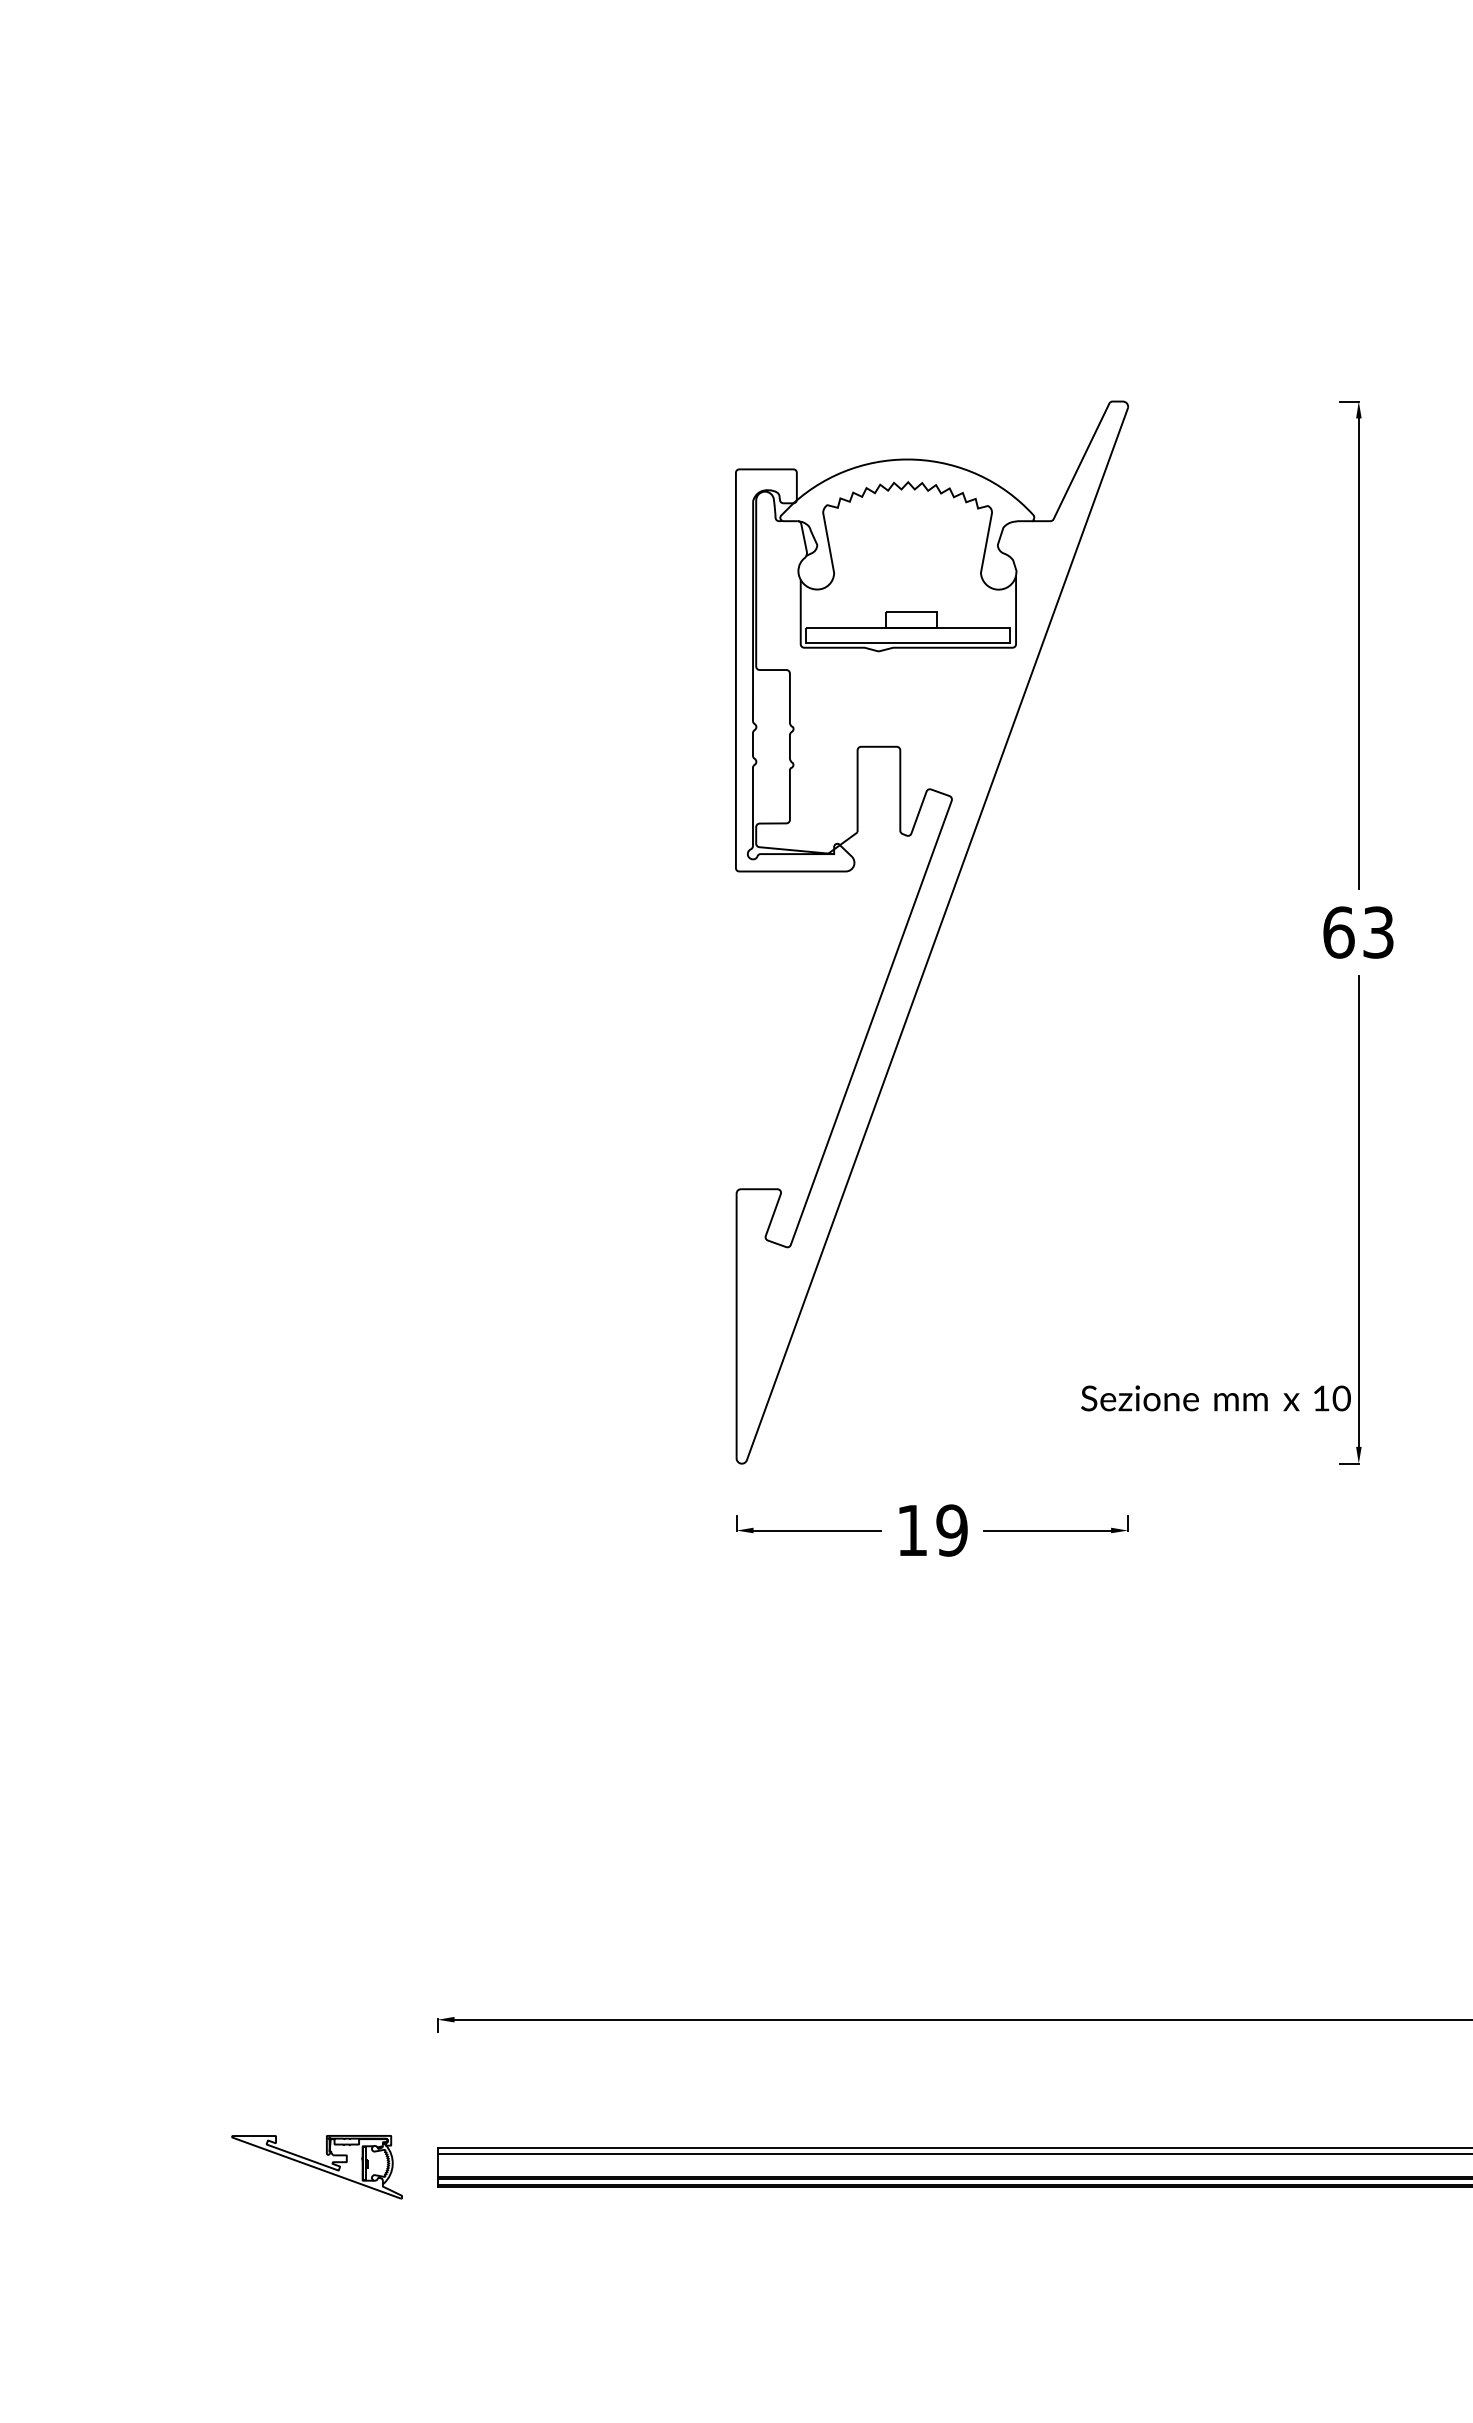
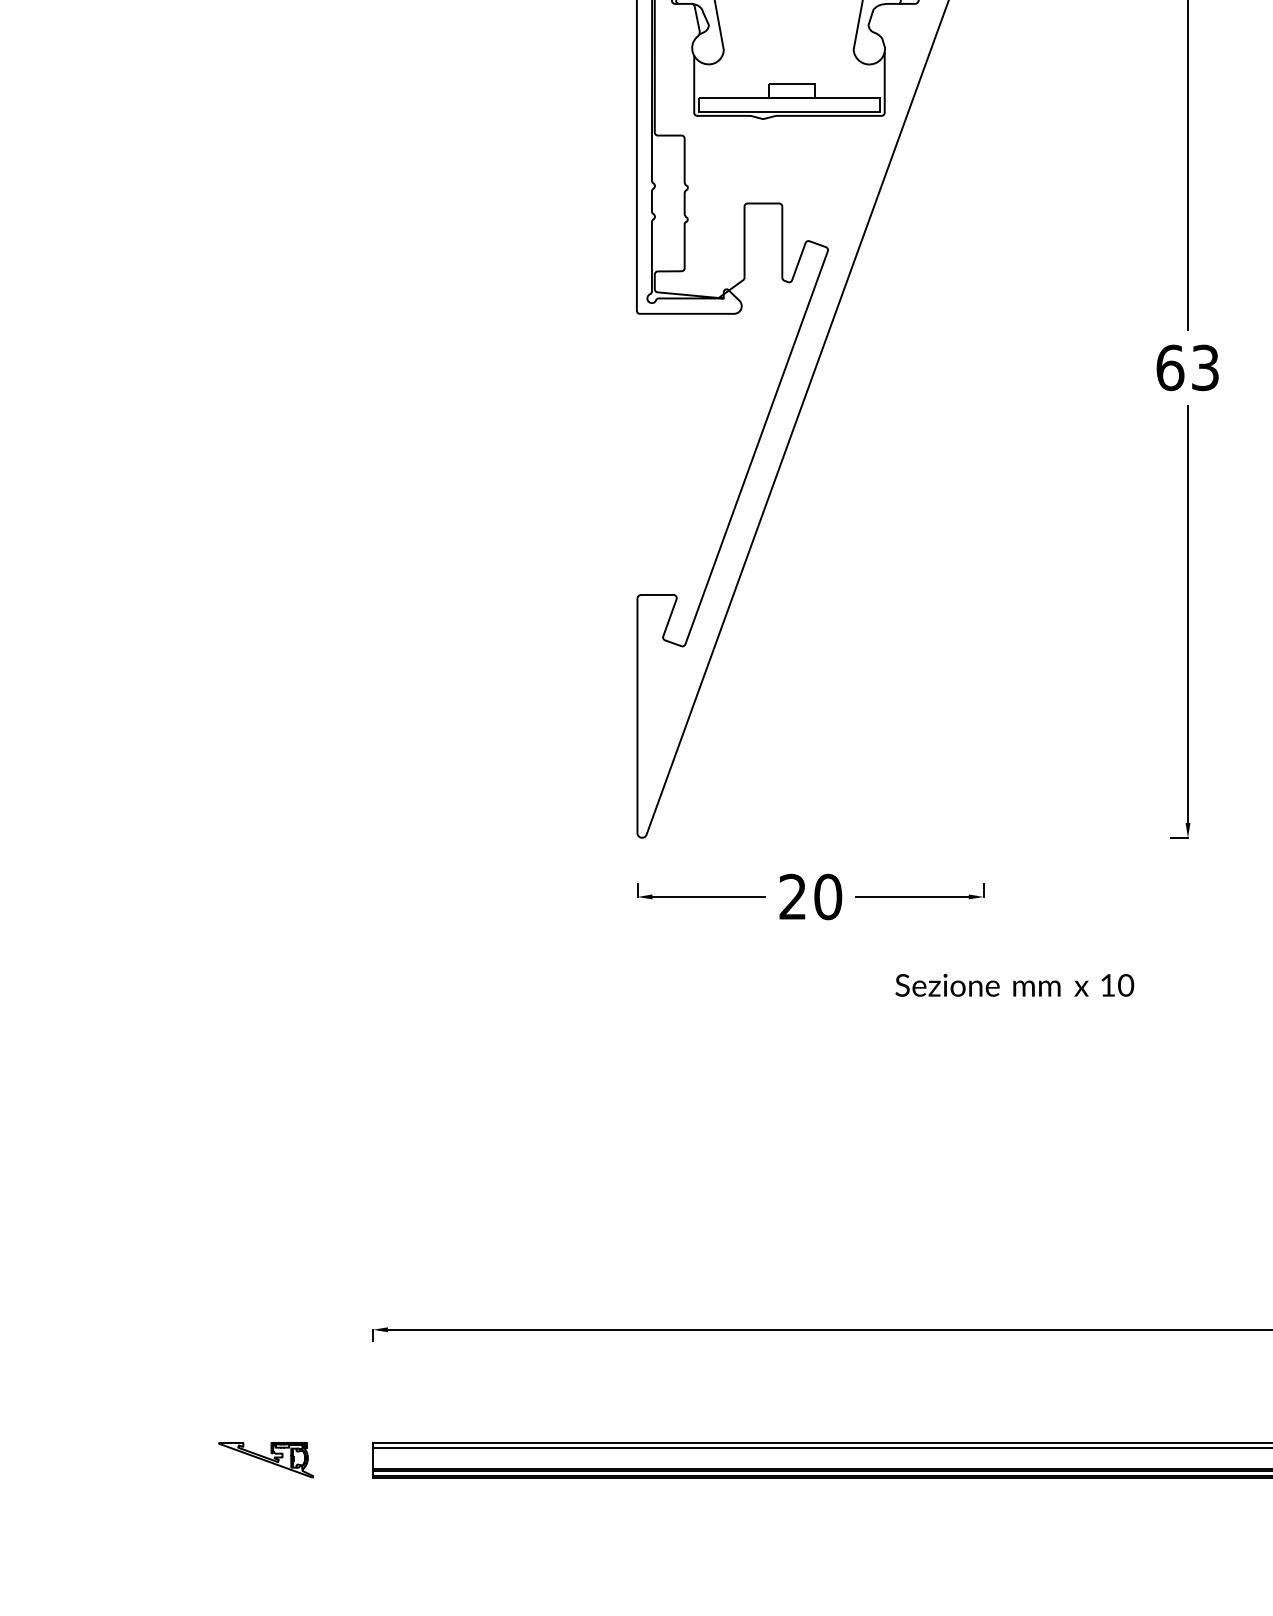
text: (1215, 1398) -> (1014, 985), moved
text: (932, 1530) -> (810, 896), 19 -> 20
part: (316, 2166) -> (265, 1459), size x0.62

